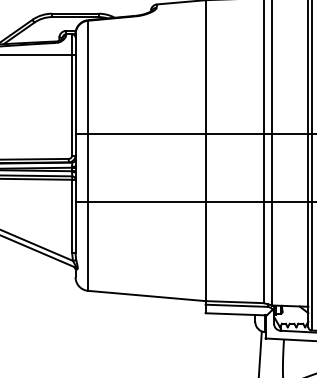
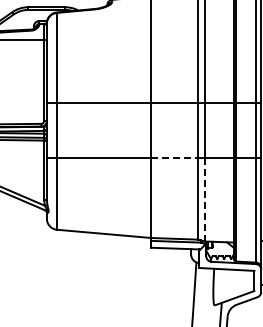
line: (235, 202) -> (175, 158), solid -> dashed
line: (271, 253) -> (204, 199), solid -> dashed

